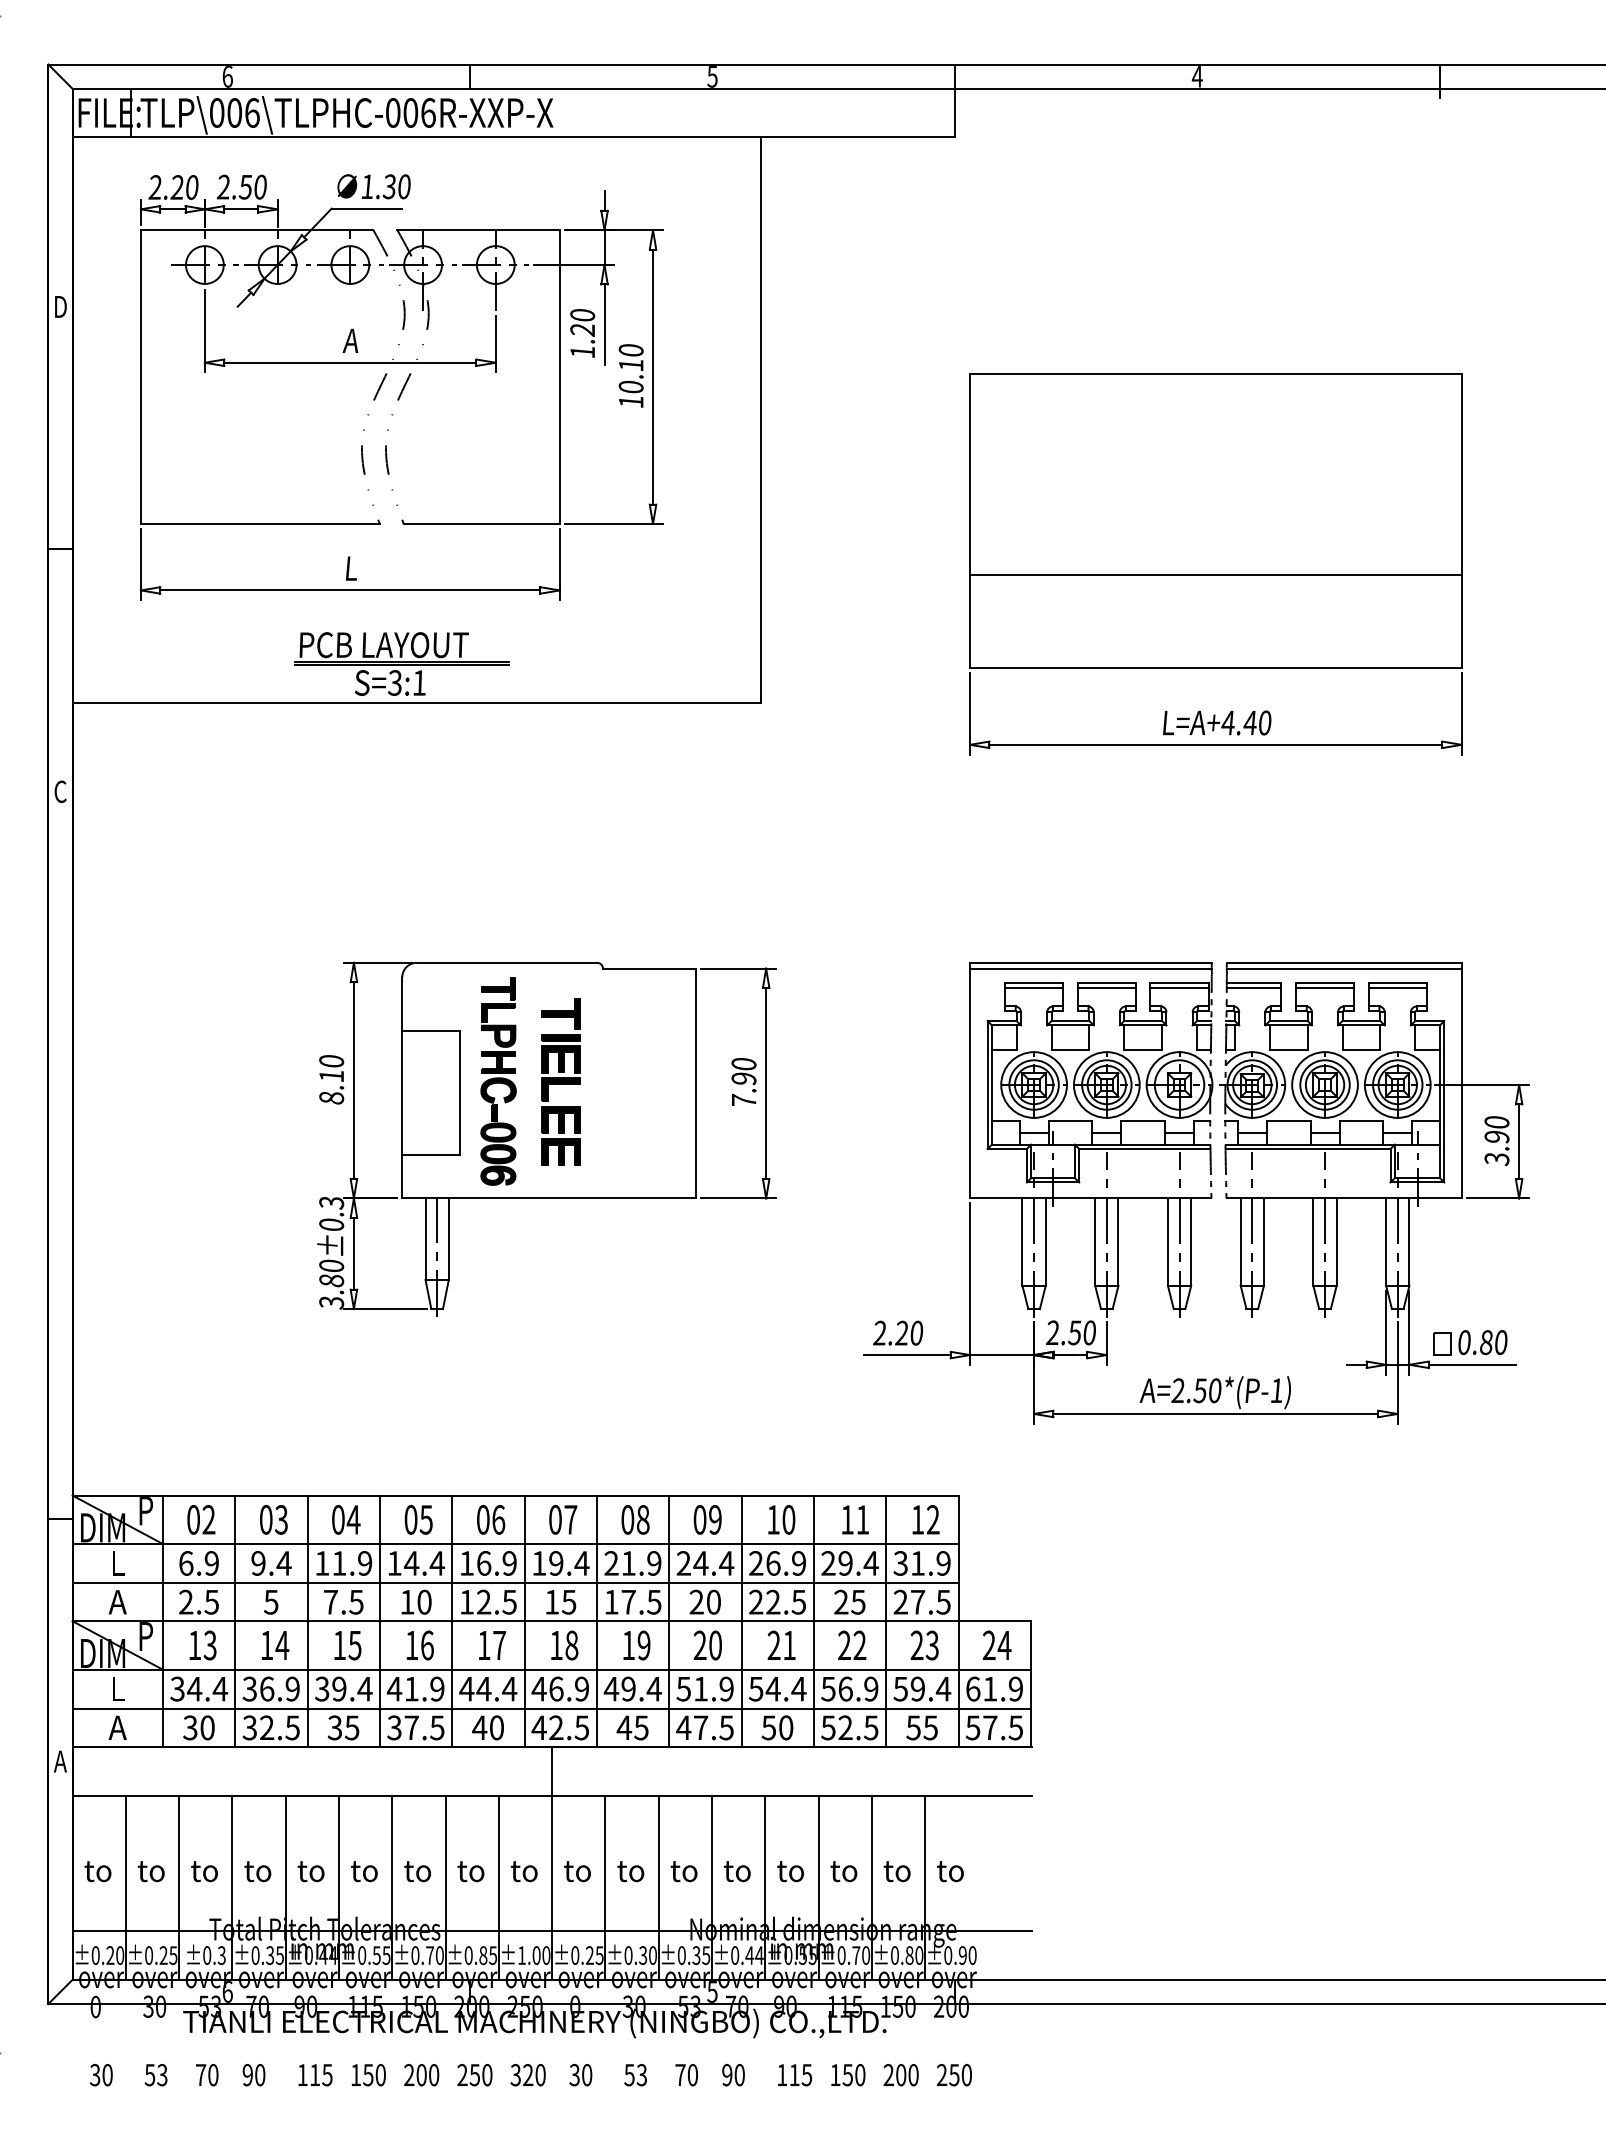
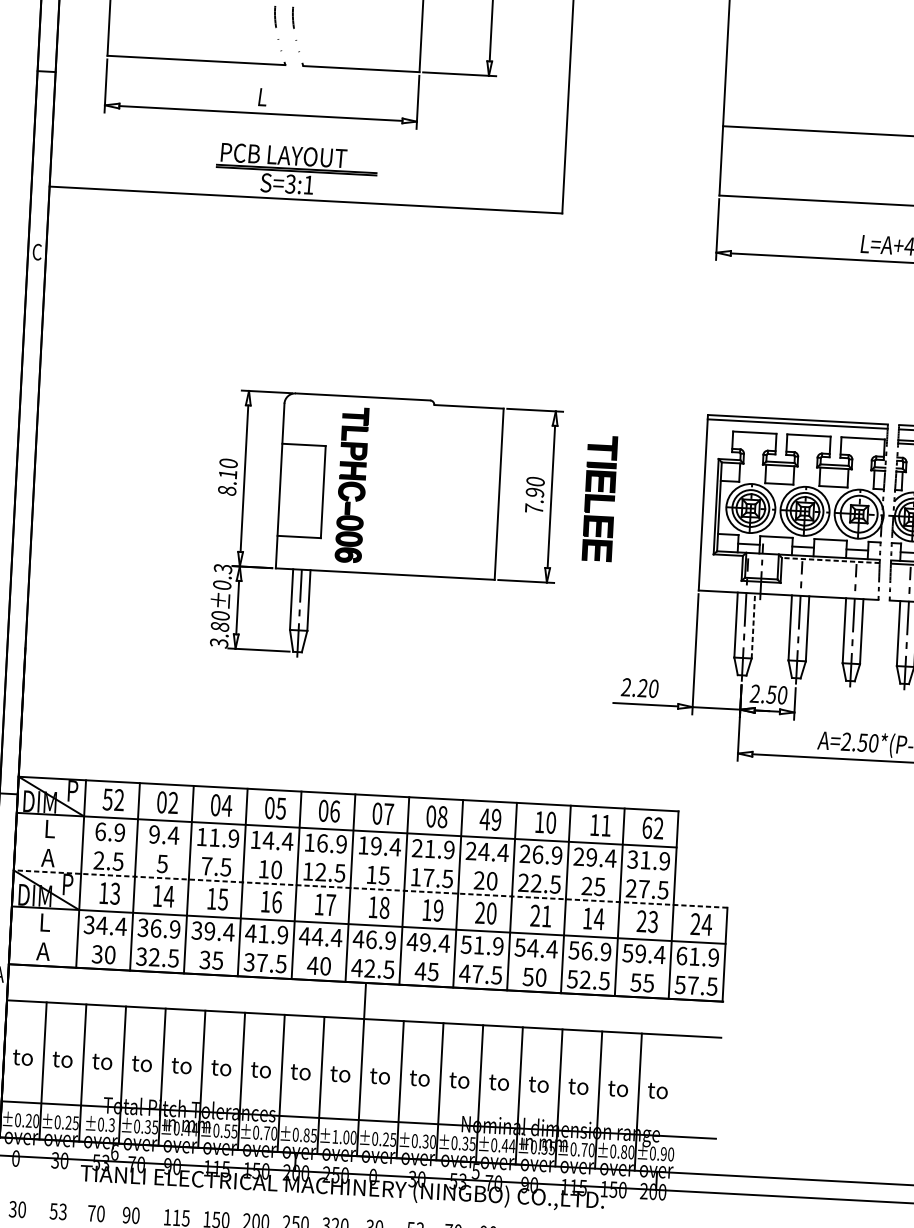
line: (1034, 987) -> (754, 435), removed
line: (1106, 987) -> (808, 438), removed
line: (1179, 987) -> (862, 441), removed
part: (560, 1081) -> (599, 497), moved
line: (1144, 1149) -> (830, 560), solid -> dashed
line: (1045, 1242) -> (753, 626), solid -> dashed
text: (193, 1519) -> (107, 799), 02 -> 52
text: (281, 1519) -> (173, 802), 03 -> 02
text: (699, 1519) -> (484, 819), 09 -> 49
text: (917, 1519) -> (647, 827), 12 -> 62
line: (515, 1582) -> (345, 858), removed
line: (551, 1621) -> (370, 889), solid -> dashed
text: (852, 1644) -> (593, 918), 22 -> 14
line: (551, 1708) -> (367, 954), removed

